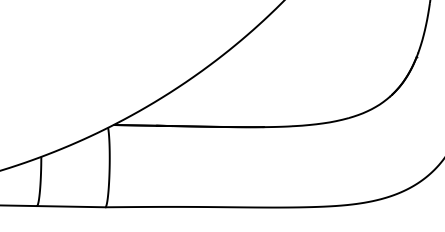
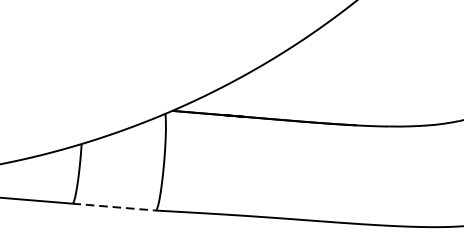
line: (71, 206) -> (114, 206), solid -> dashed

